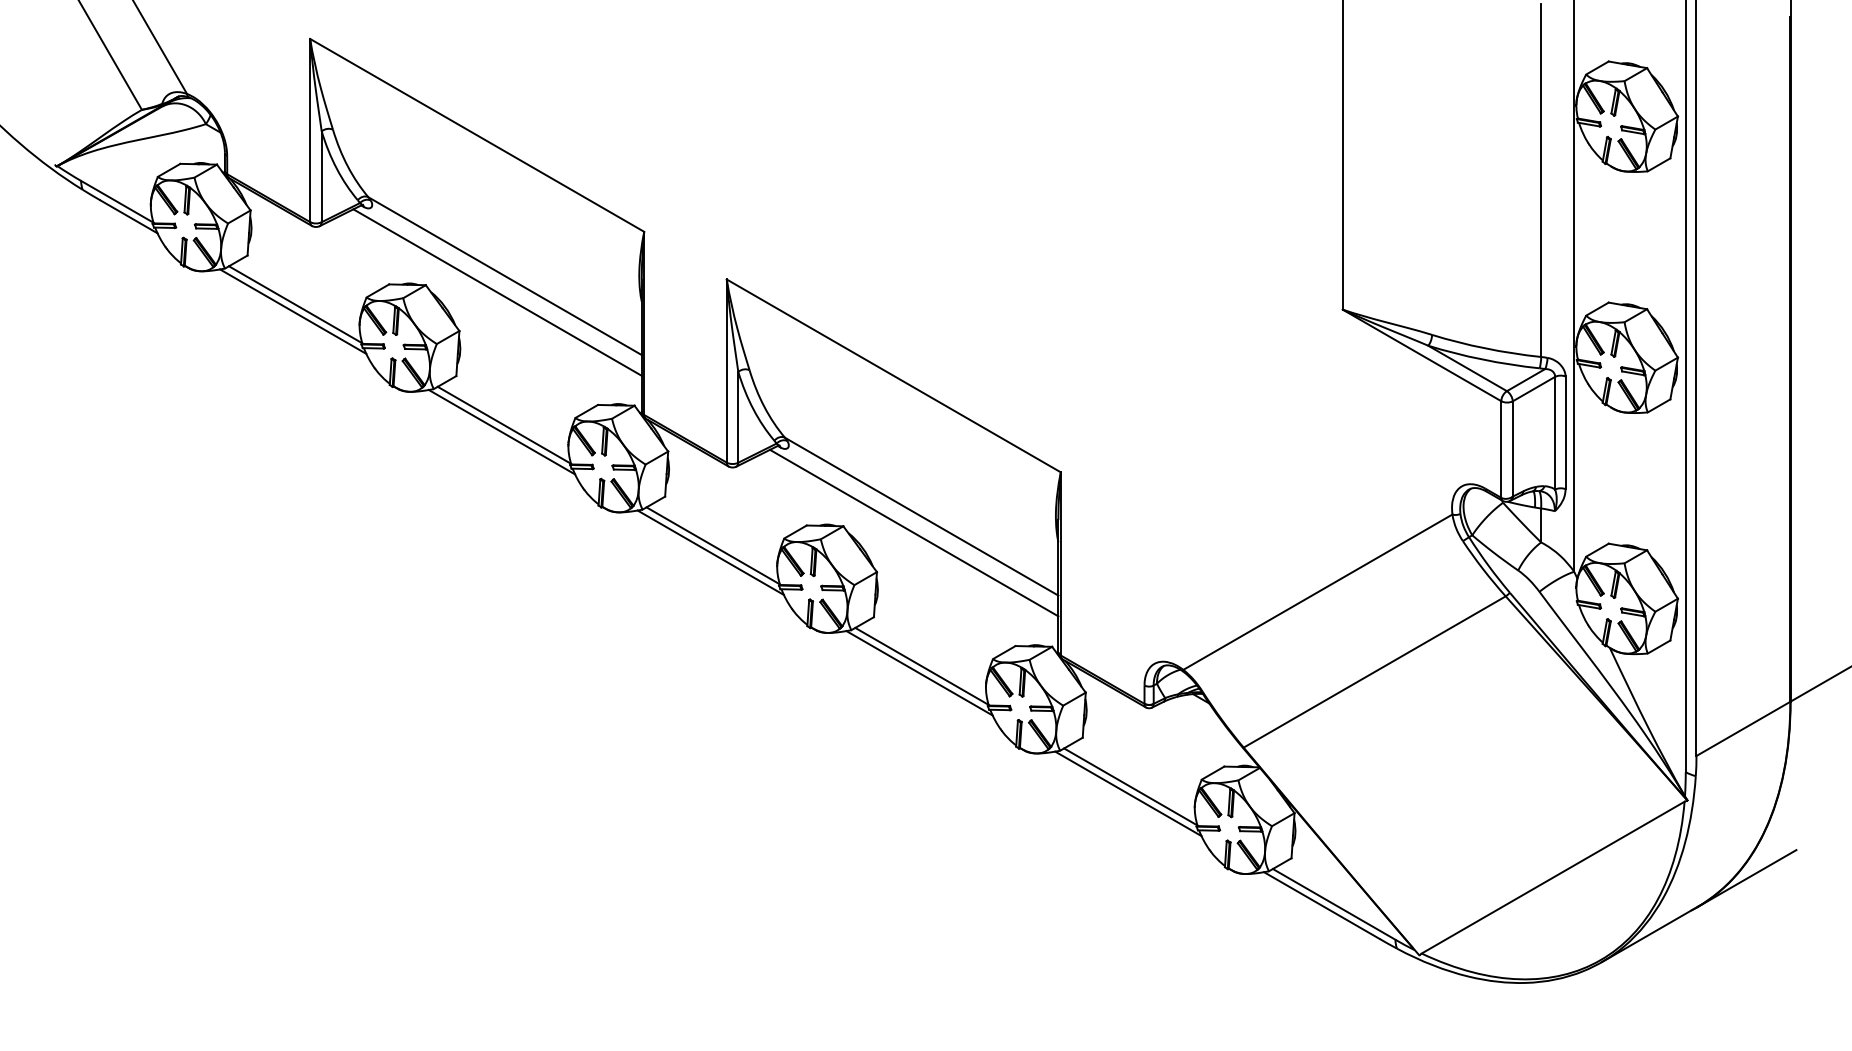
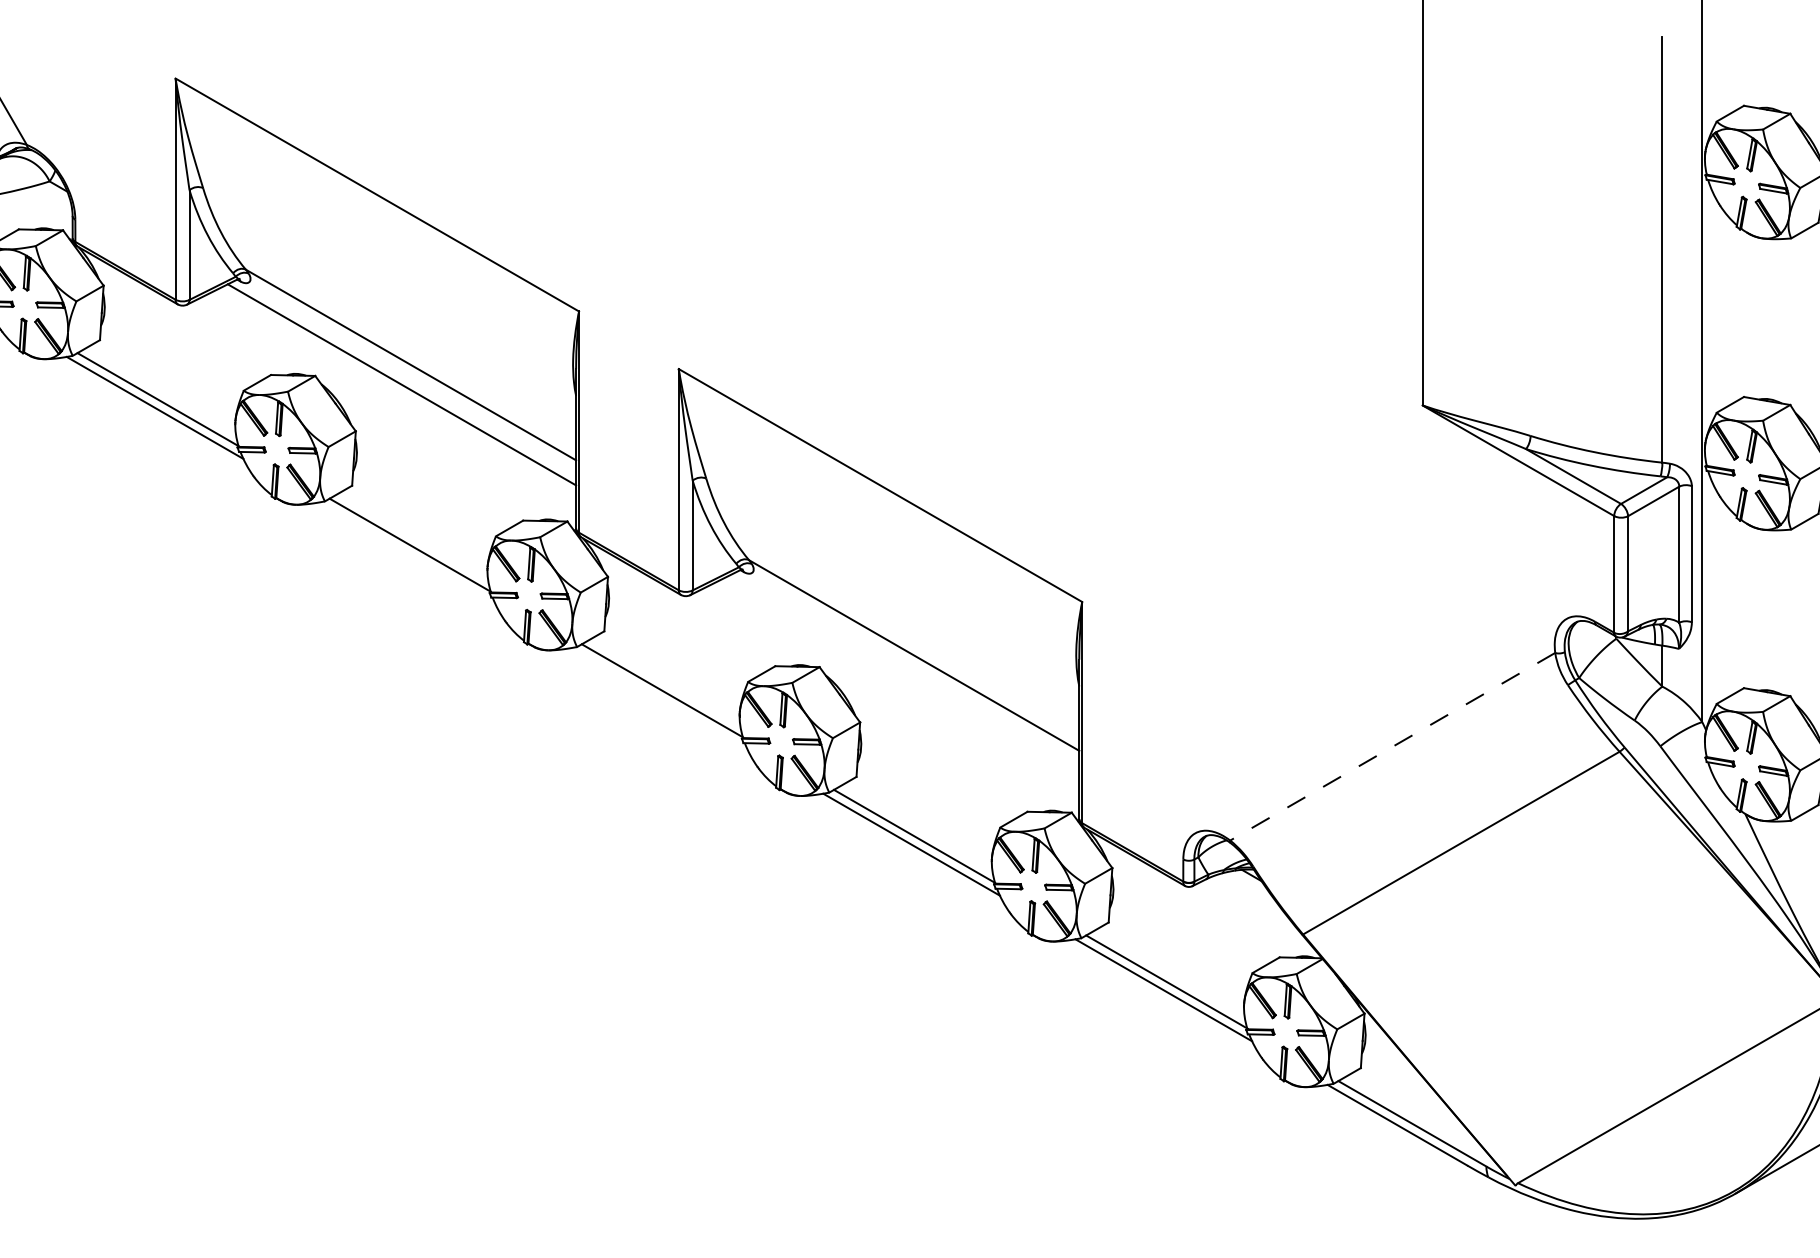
line: (501, 432) -> (406, 553), removed
line: (914, 532) -> (905, 674), removed
line: (710, 552) -> (659, 698), removed
line: (1317, 592) -> (1392, 747), solid -> dashed

